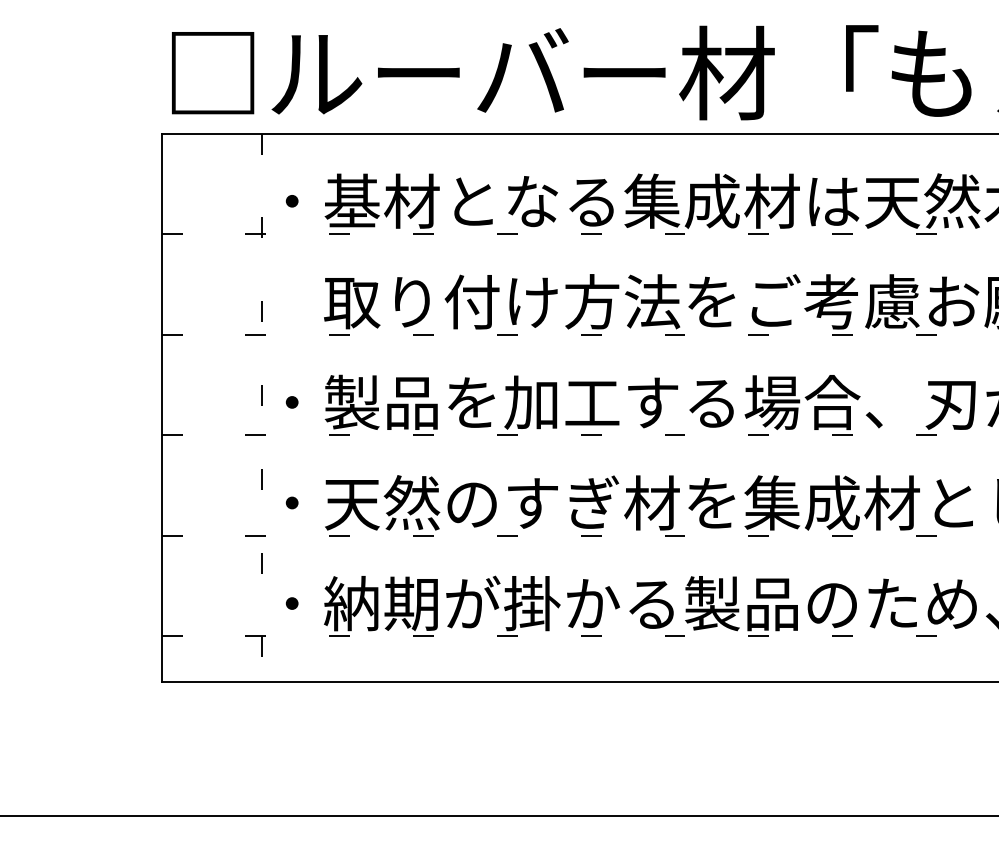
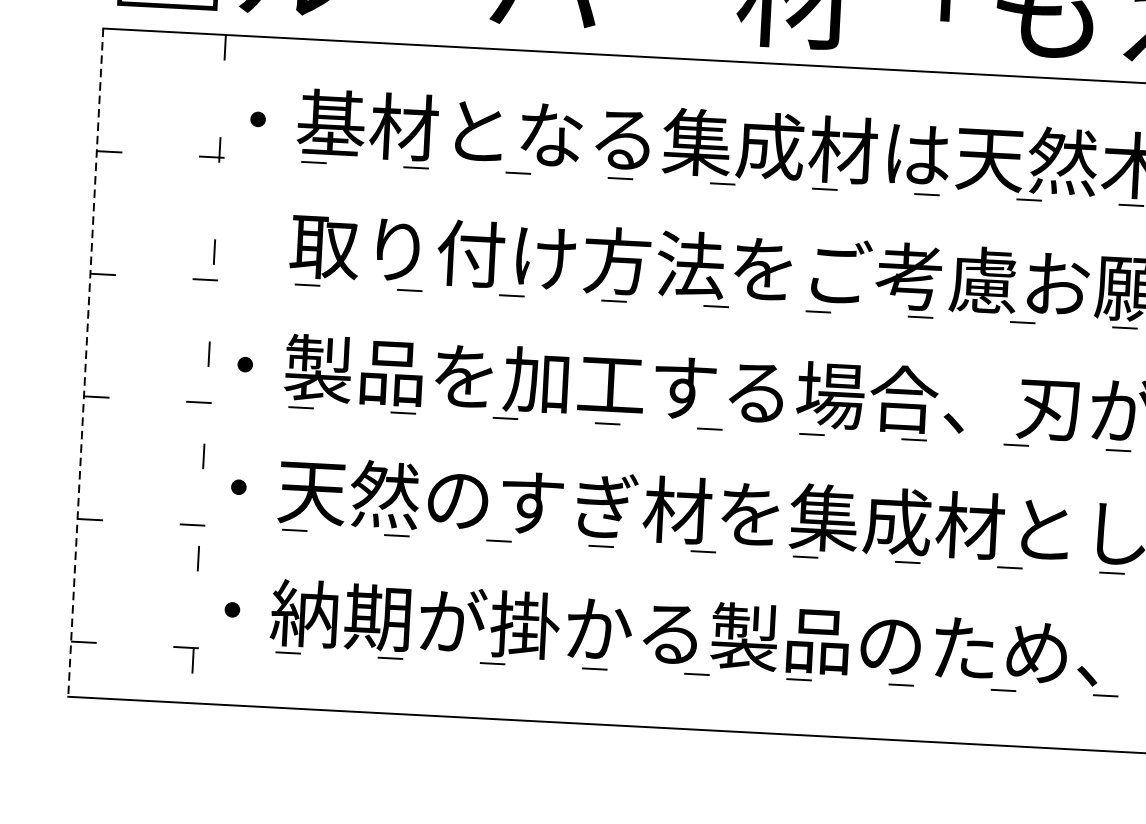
line: (161, 408) -> (85, 363), solid -> dashed

